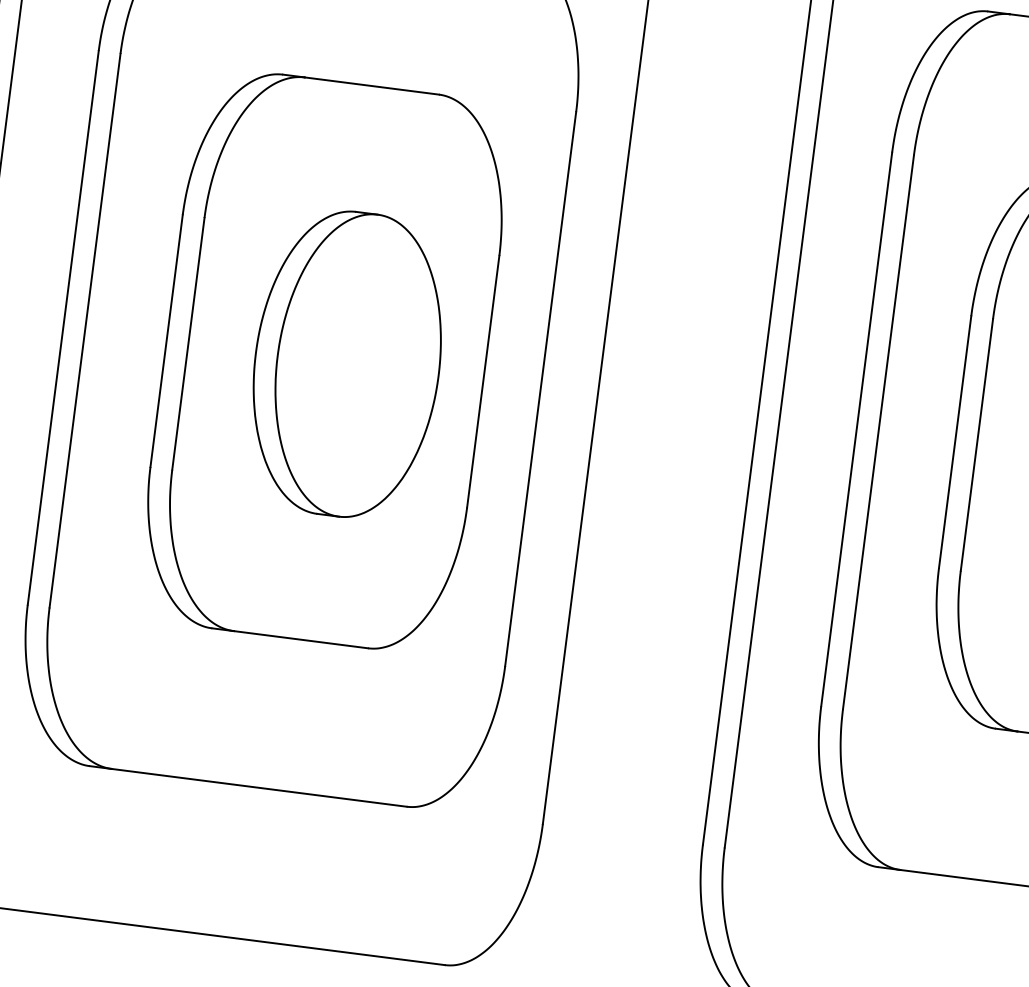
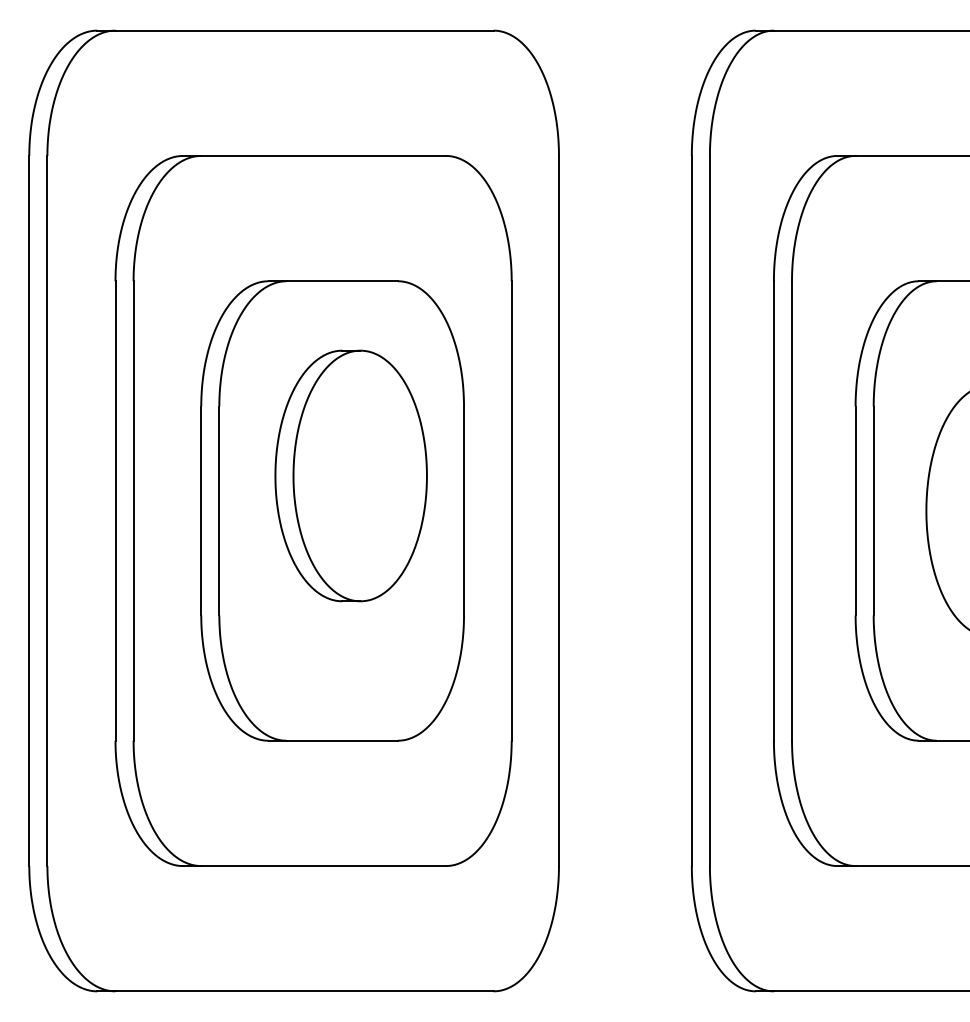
part: (346, 363) -> (350, 475), moved

